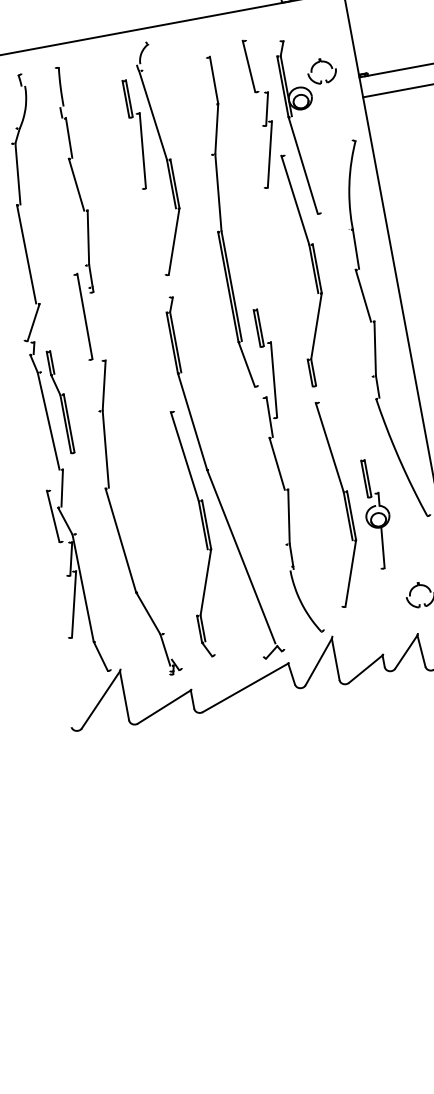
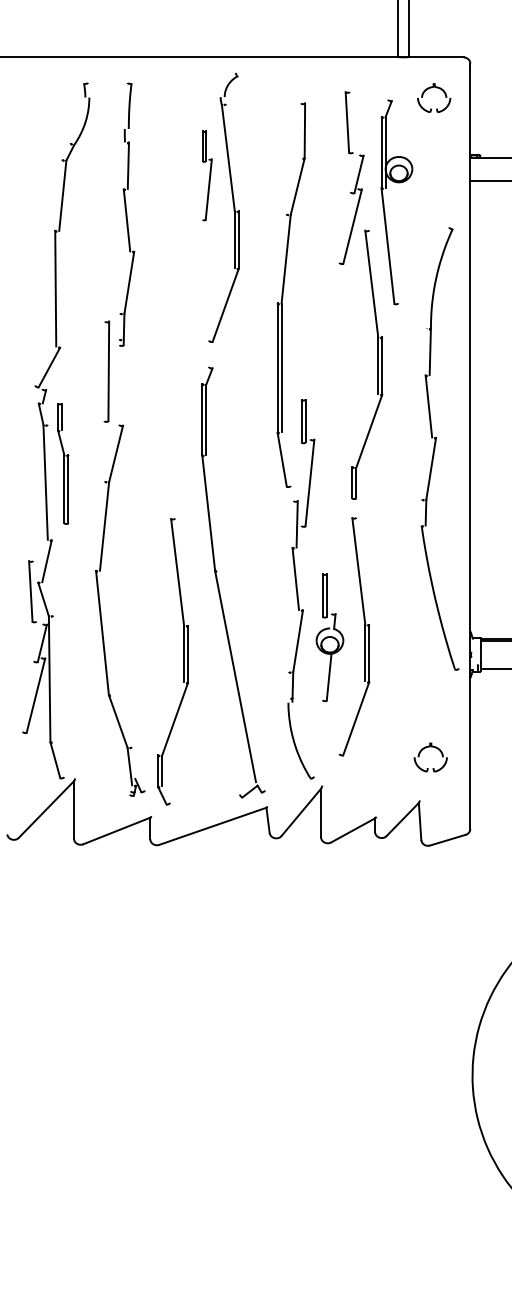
part: (322, 62) -> (436, 88), moved
part: (138, 133) -> (207, 175), size x0.7
part: (376, 513) -> (329, 637), moved
part: (203, 531) -> (183, 661), moved

